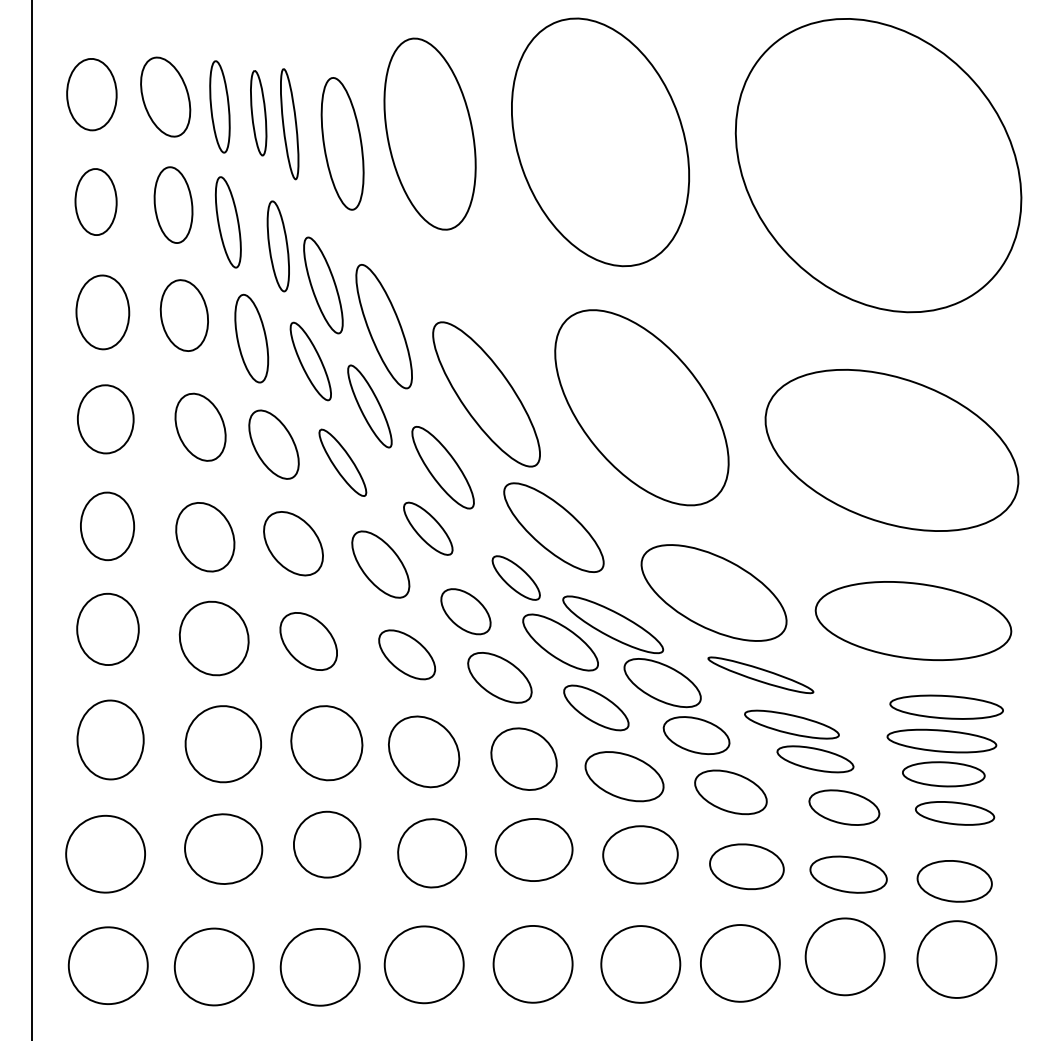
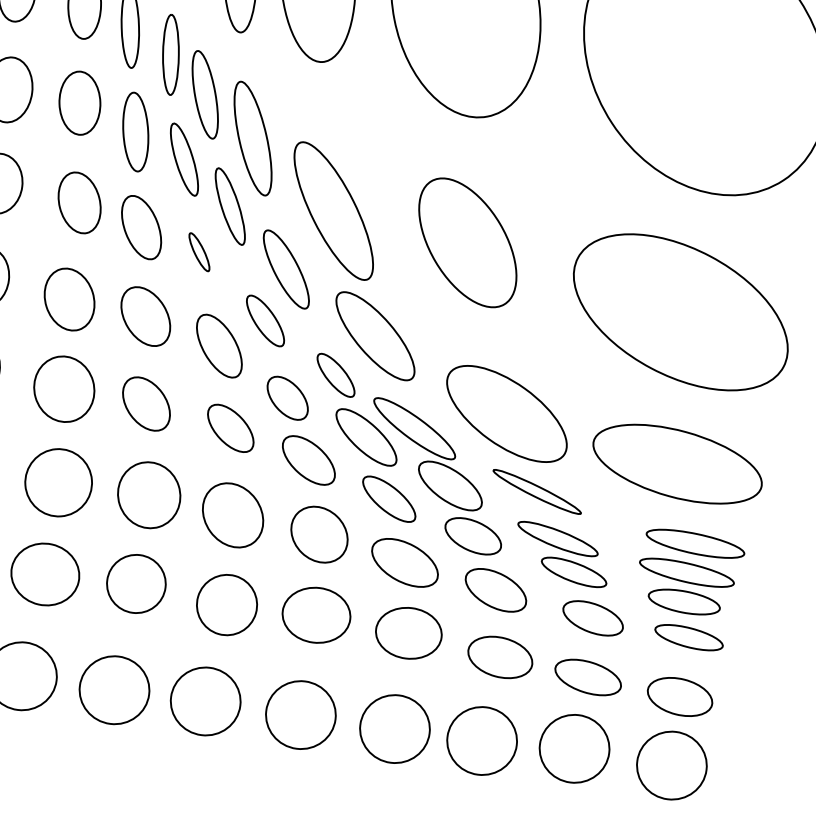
part: (641, 407) -> (467, 242), size x0.7
part: (342, 462) -> (199, 251), size x0.6

